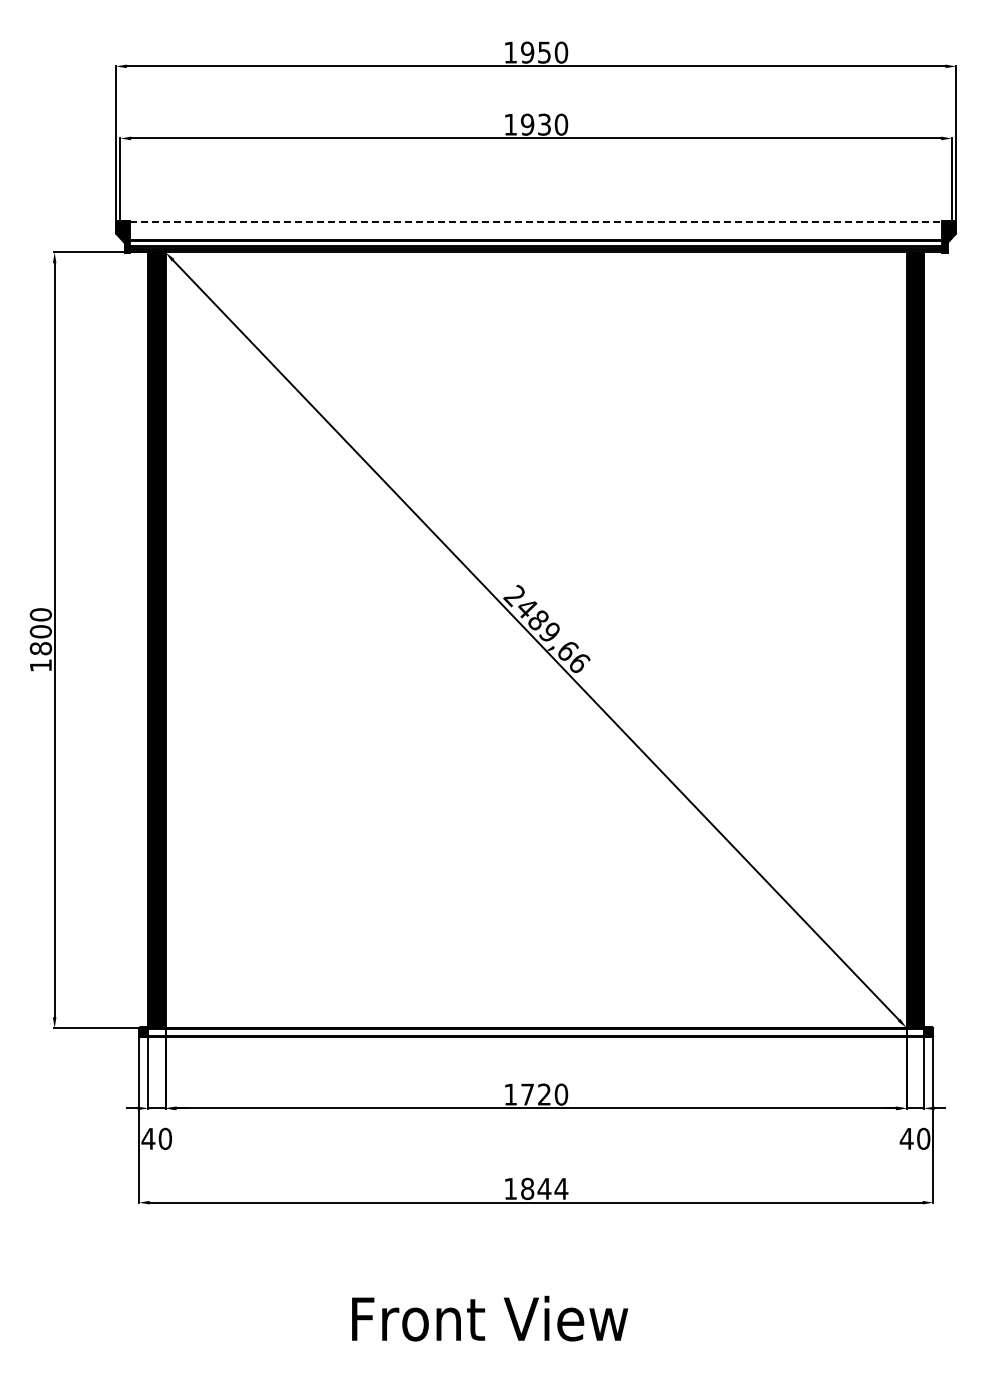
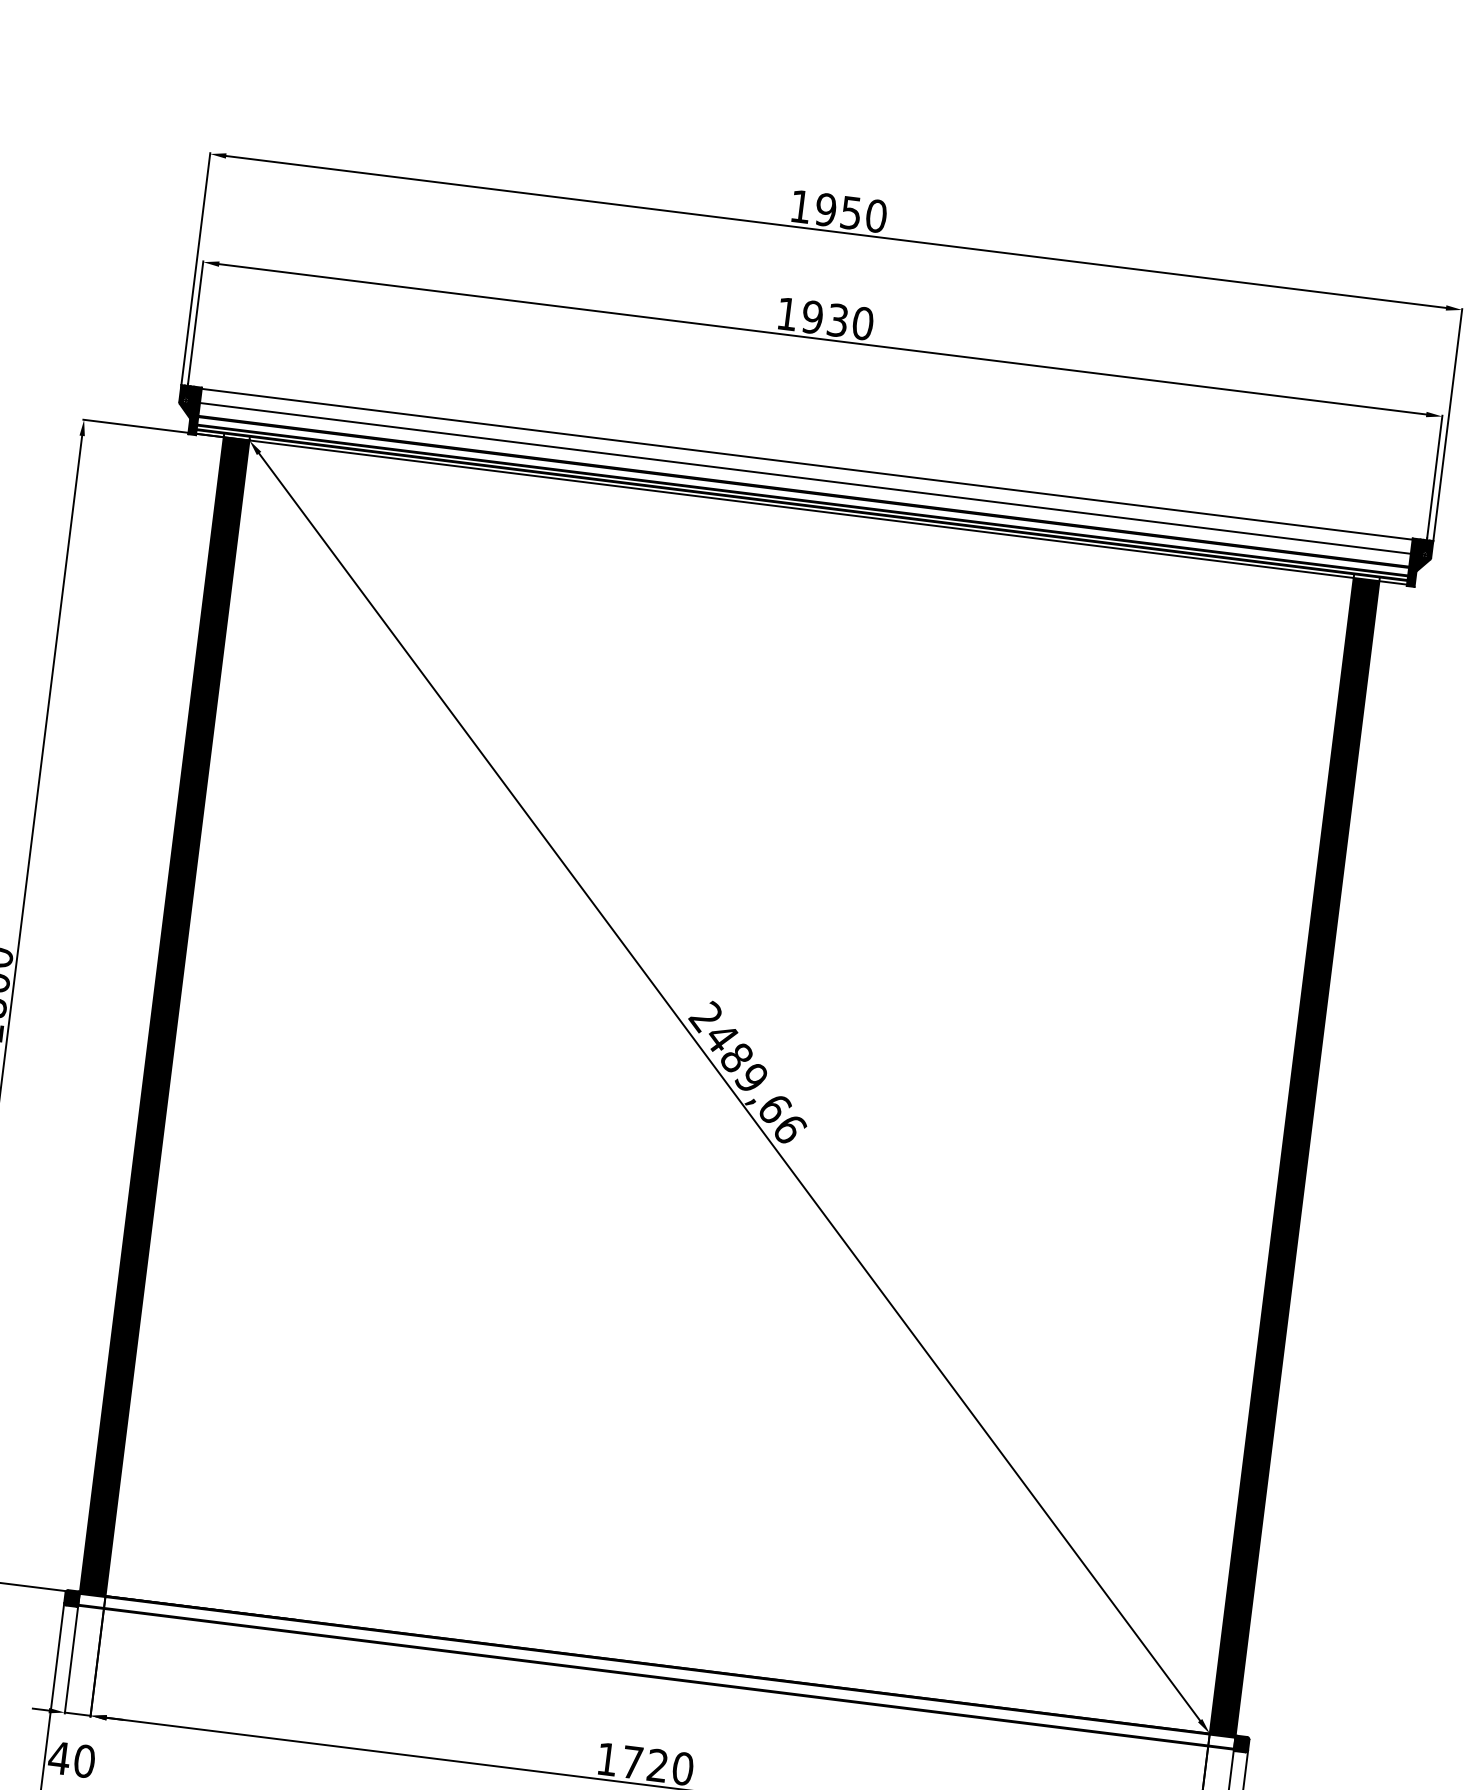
line: (536, 222) -> (807, 464), dashed -> solid
line: (535, 231) -> (804, 477), added

